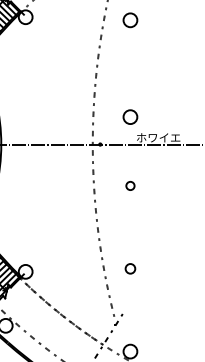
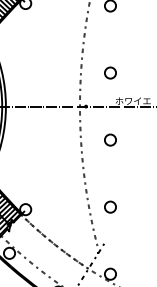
circle: (130, 116) -> (110, 72), moved
circle: (130, 185) -> (110, 139), size x1.67
circle: (130, 268) -> (110, 206), size x1.43

